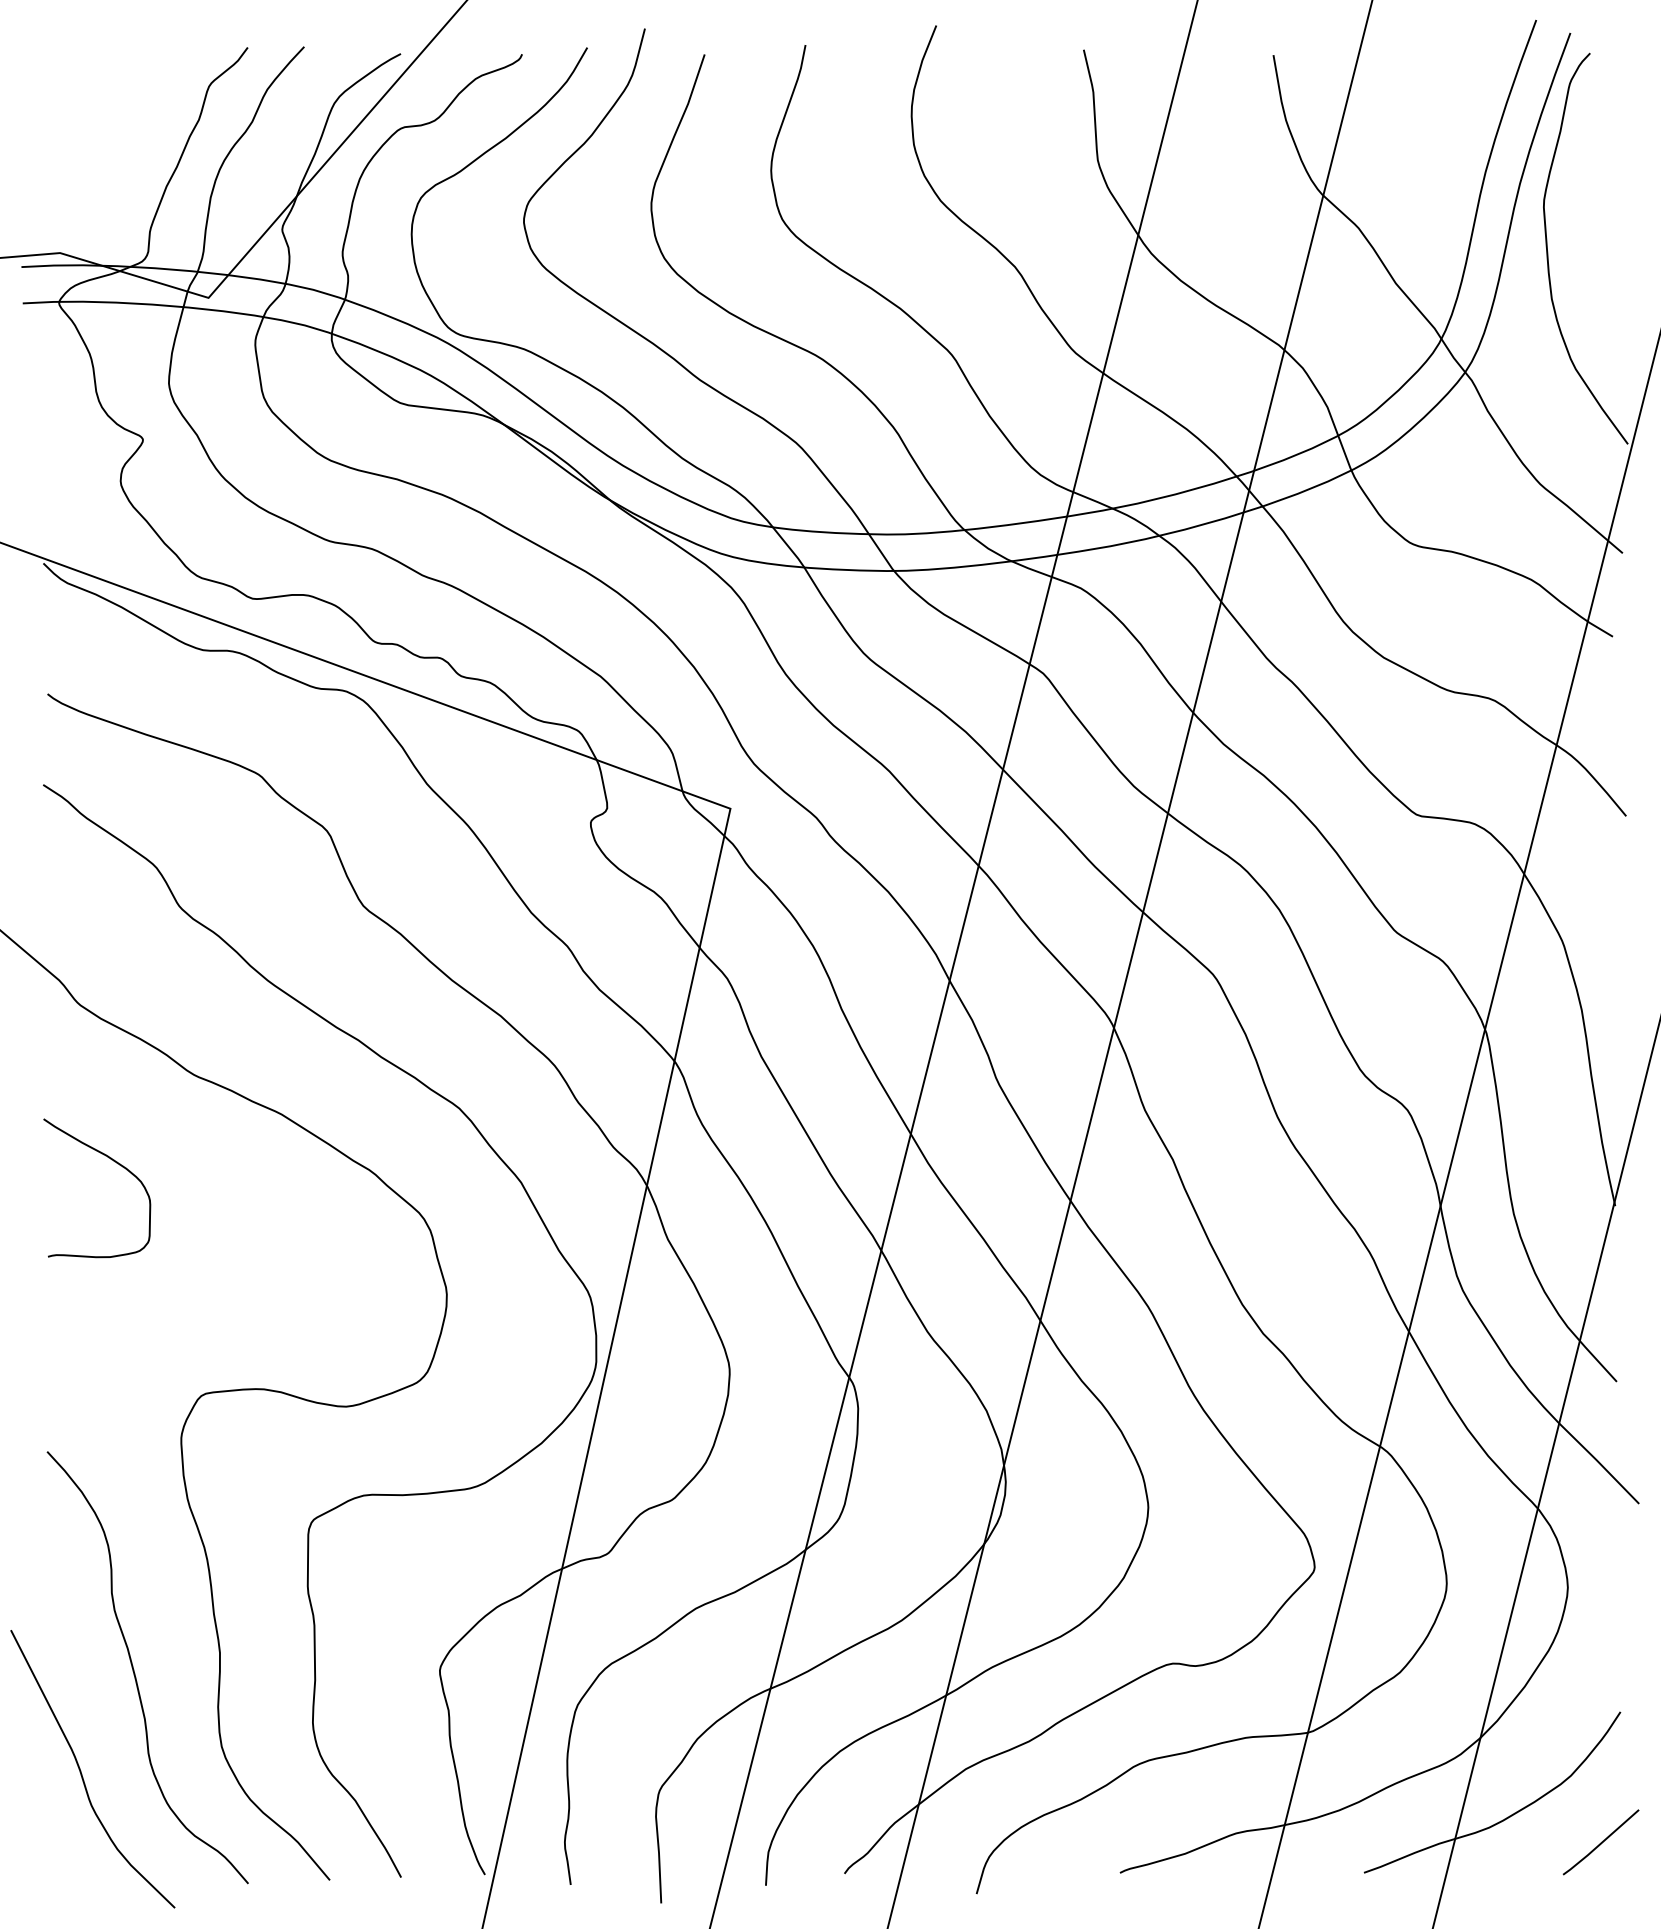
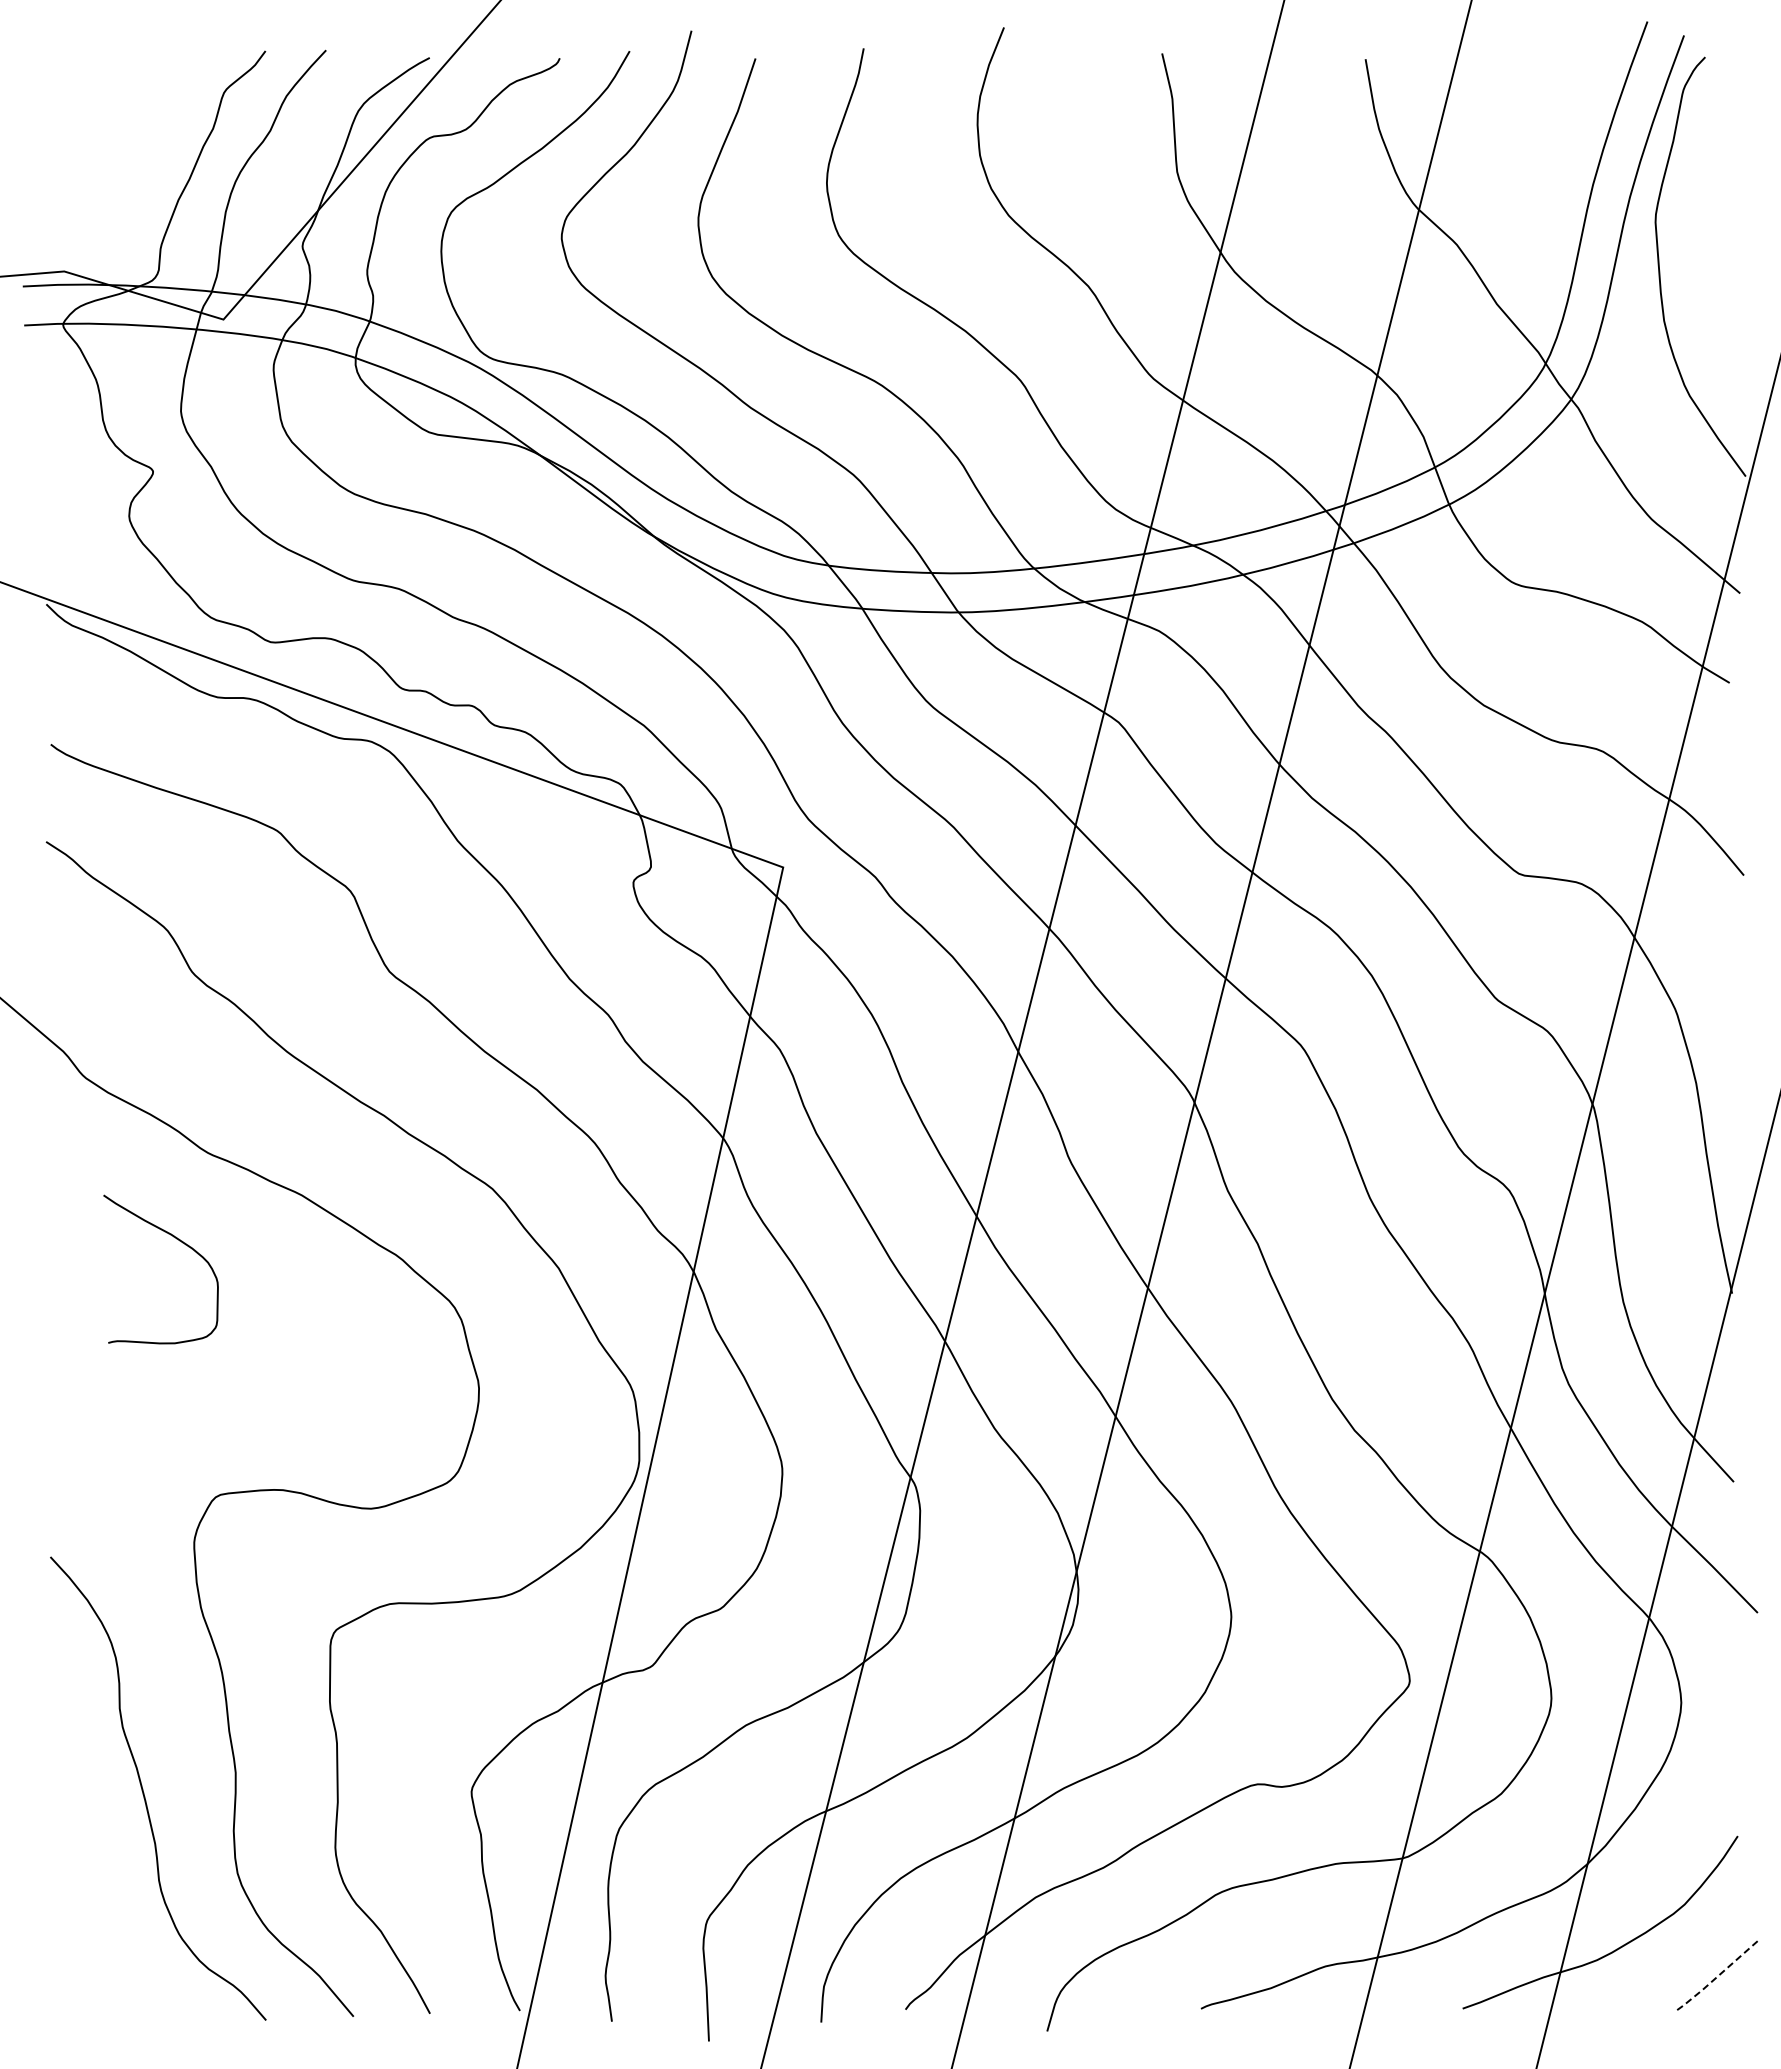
curve: (114, 1162) -> (179, 1241), moved
curve: (81, 1771) -> (87, 1900), removed
line: (1599, 1844) -> (1715, 1978), solid -> dashed

